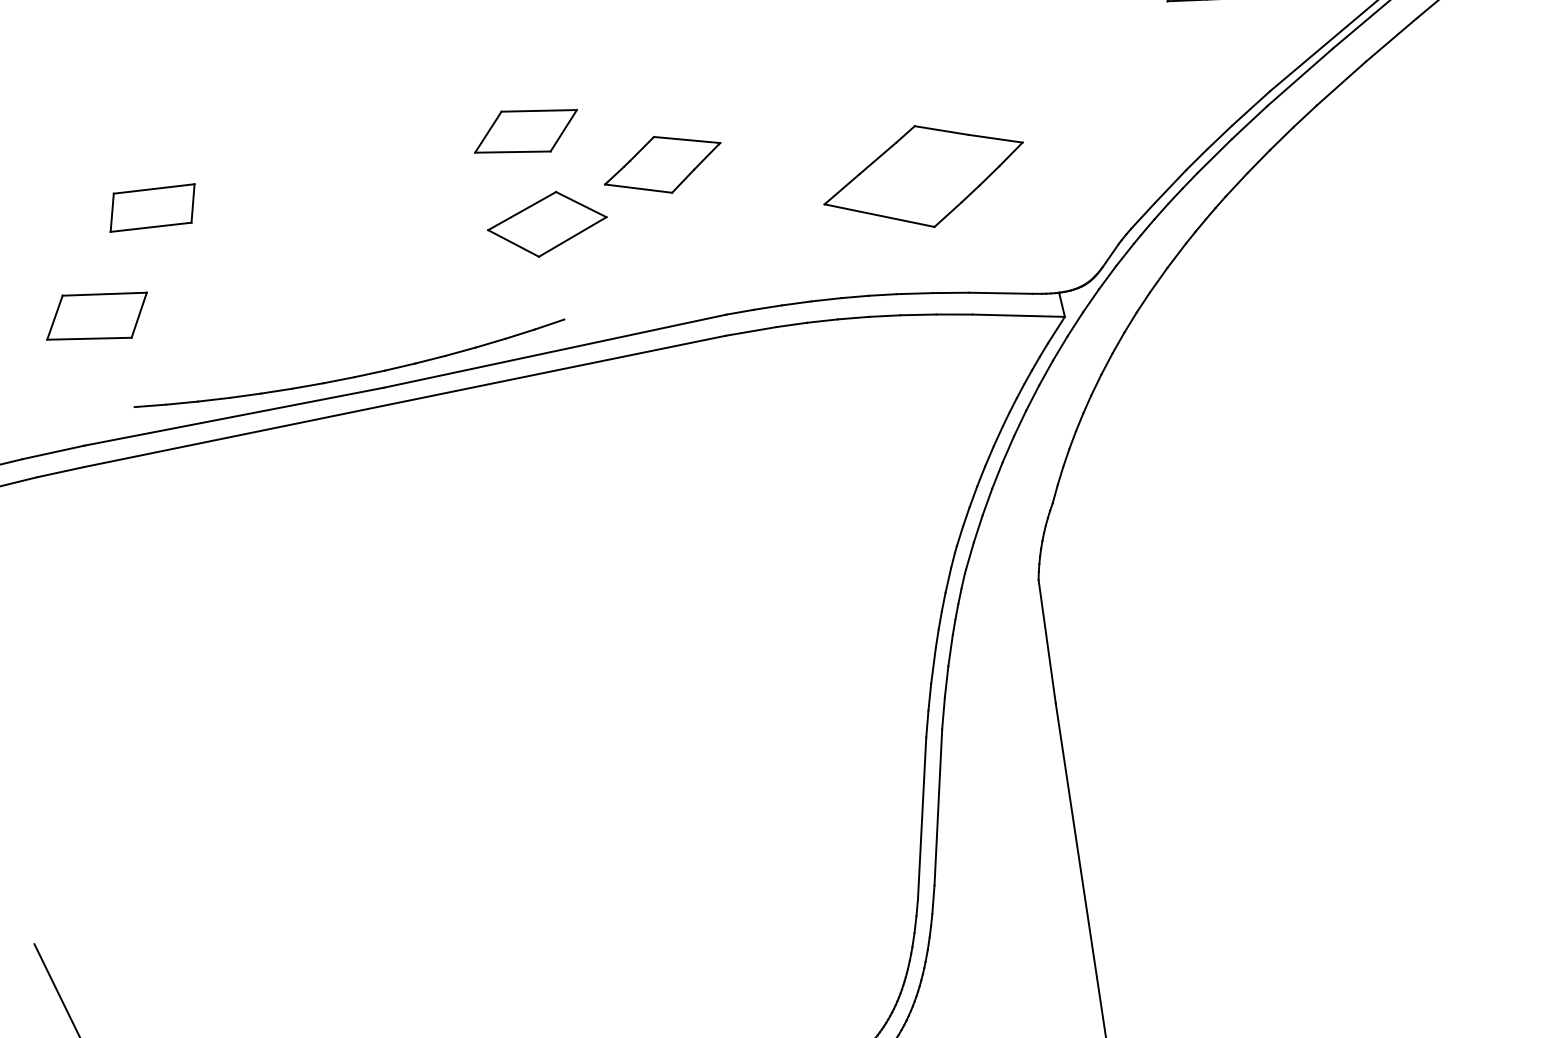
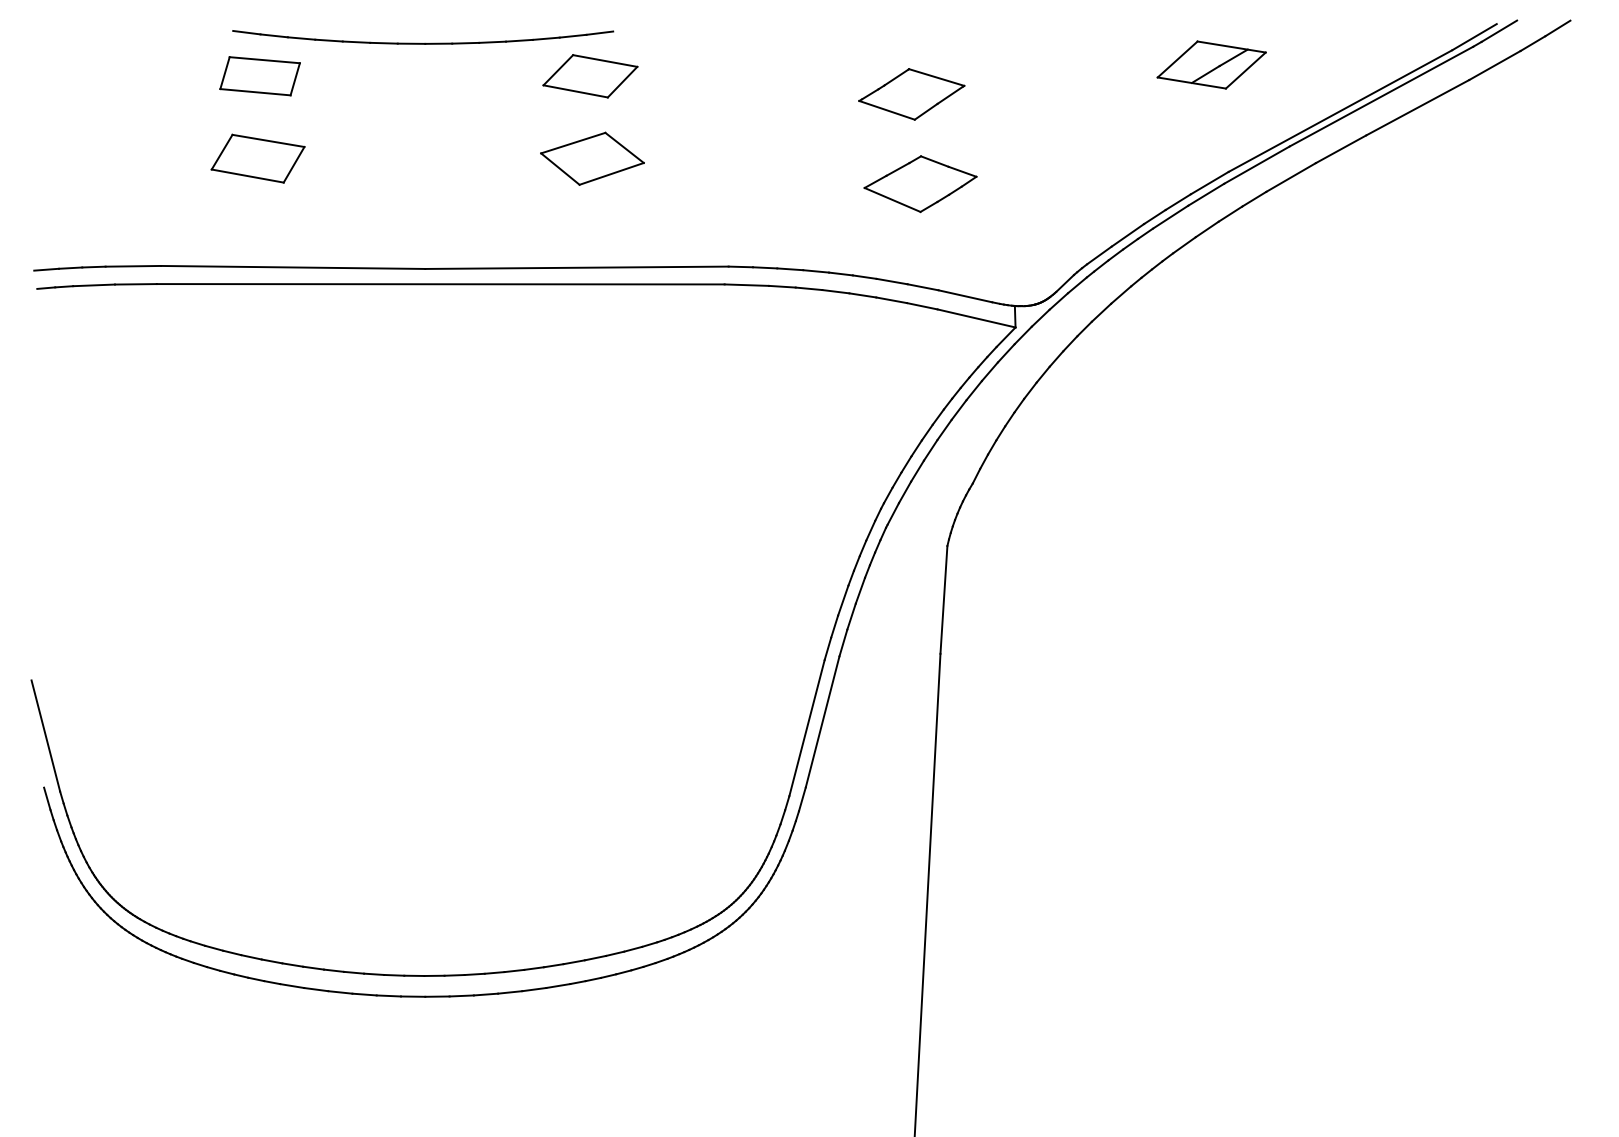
part: (662, 165) -> (911, 94), moved
part: (924, 177) -> (920, 184), size x0.62
part: (96, 316) -> (257, 158), moved
part: (351, 370) -> (423, 37), moved

